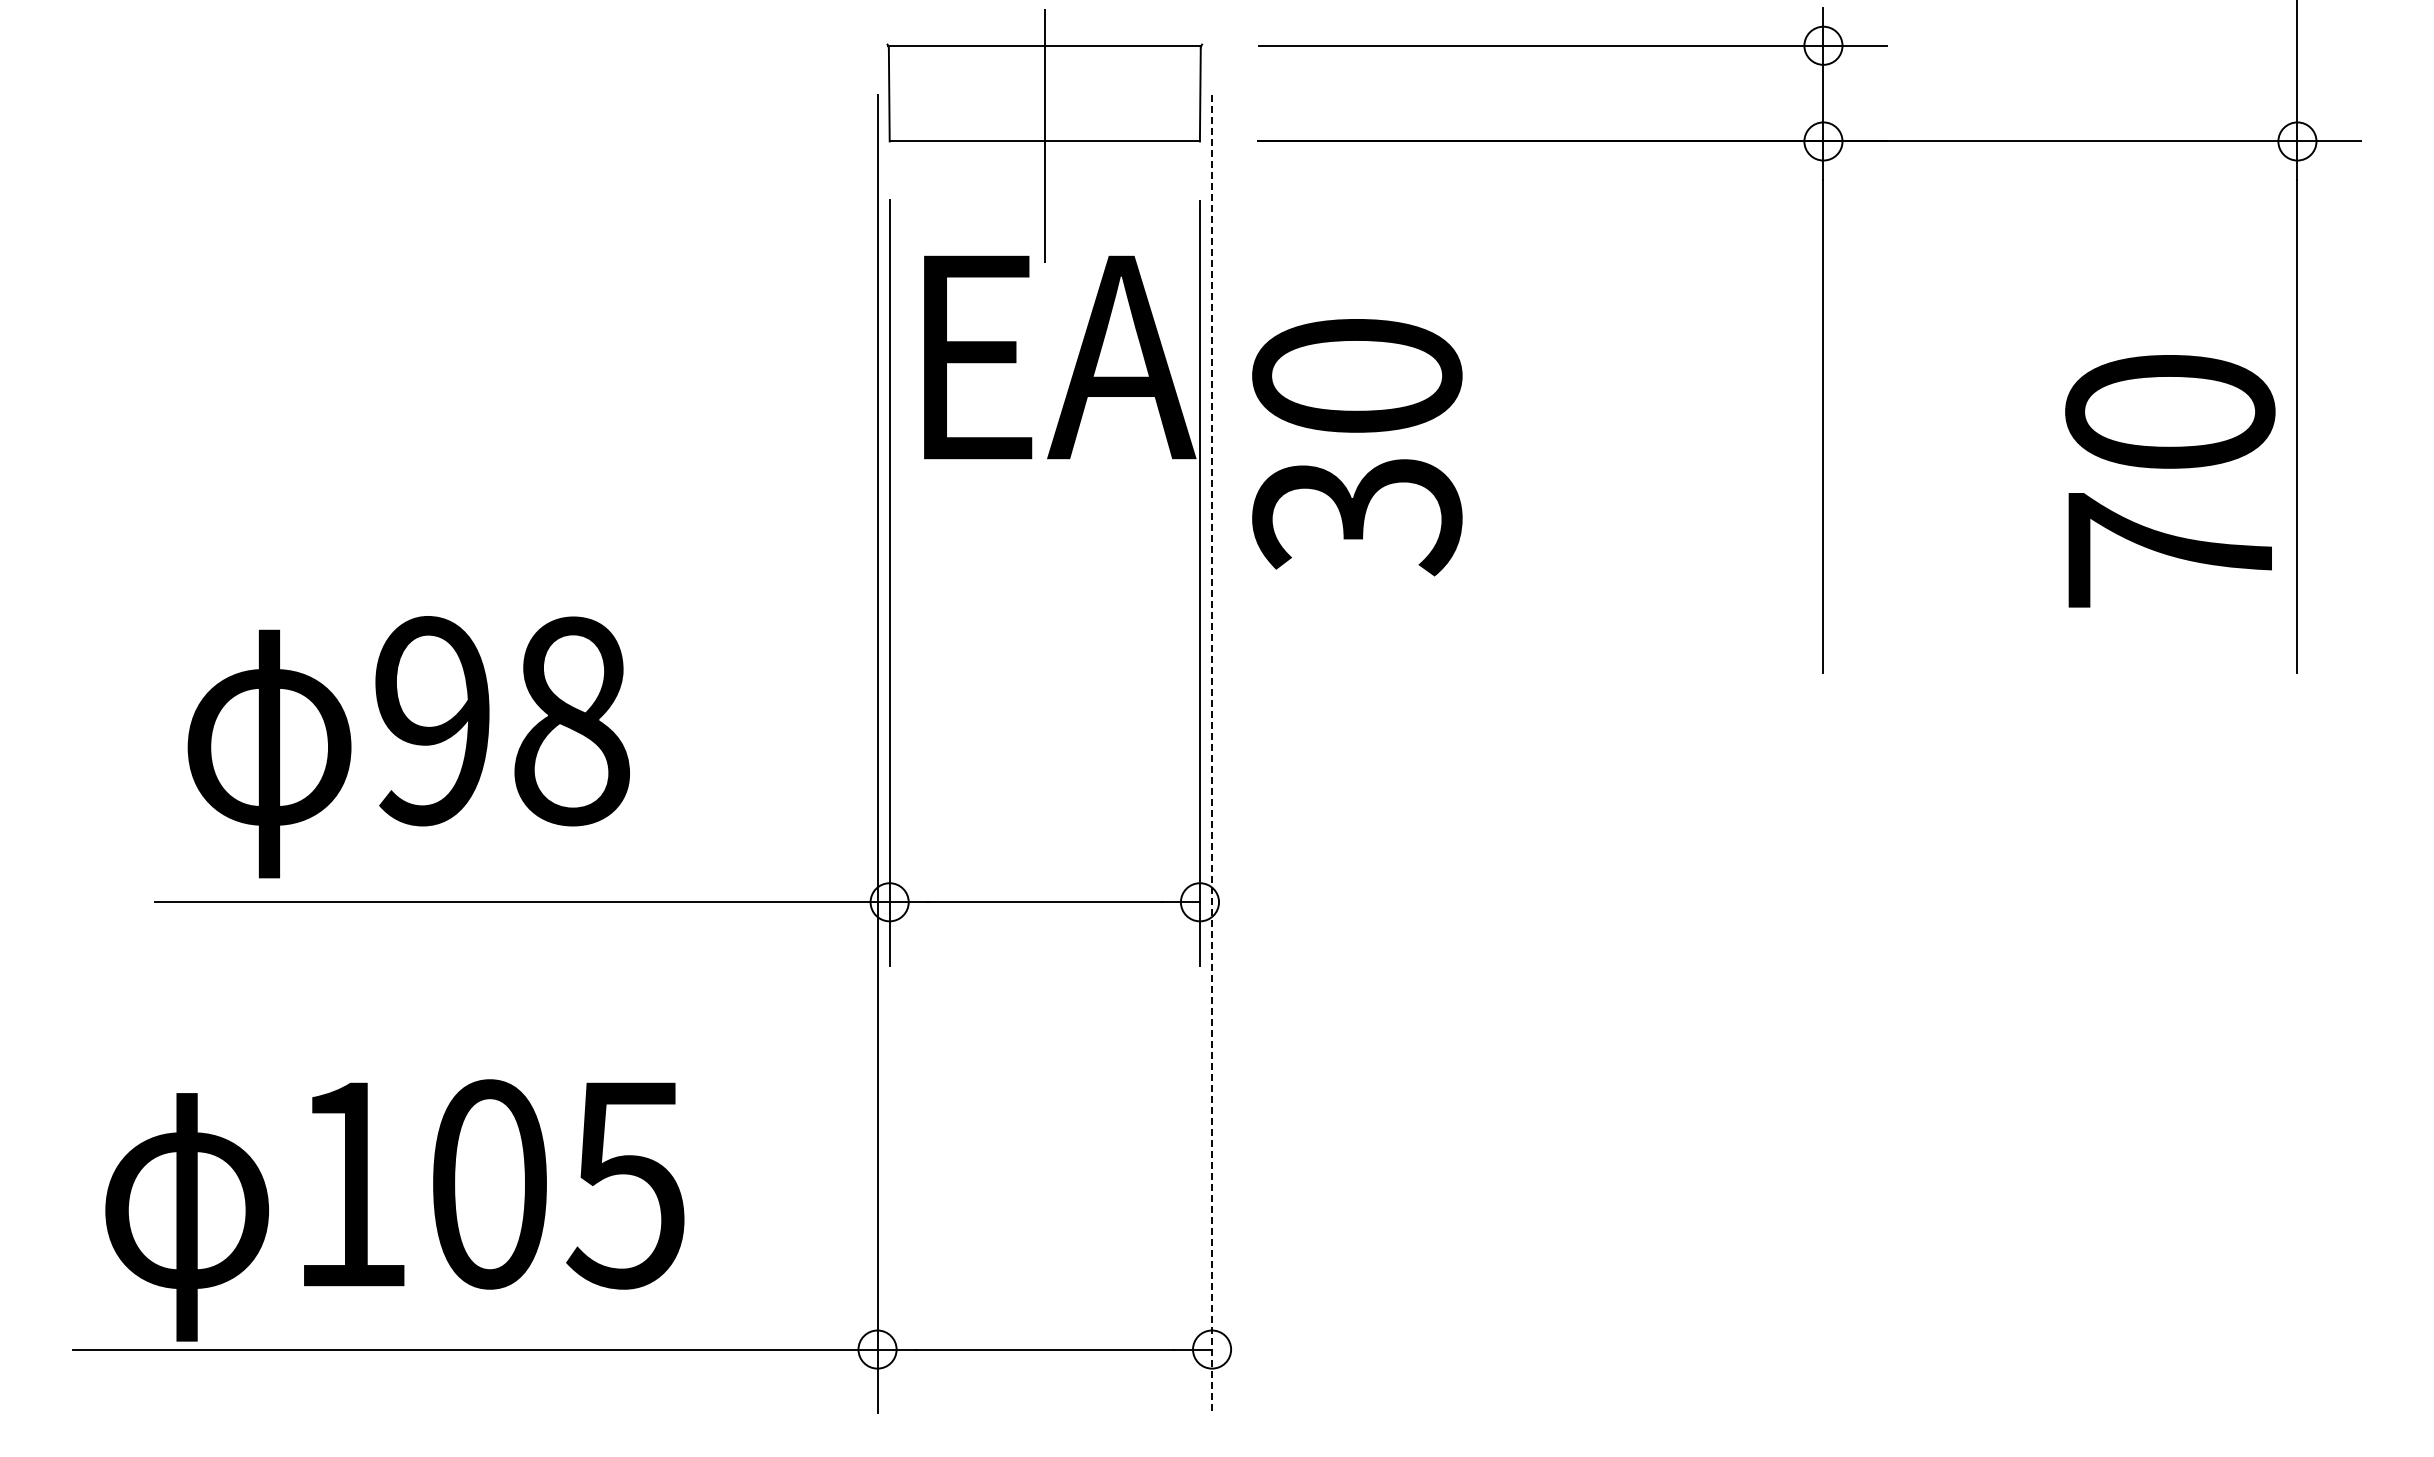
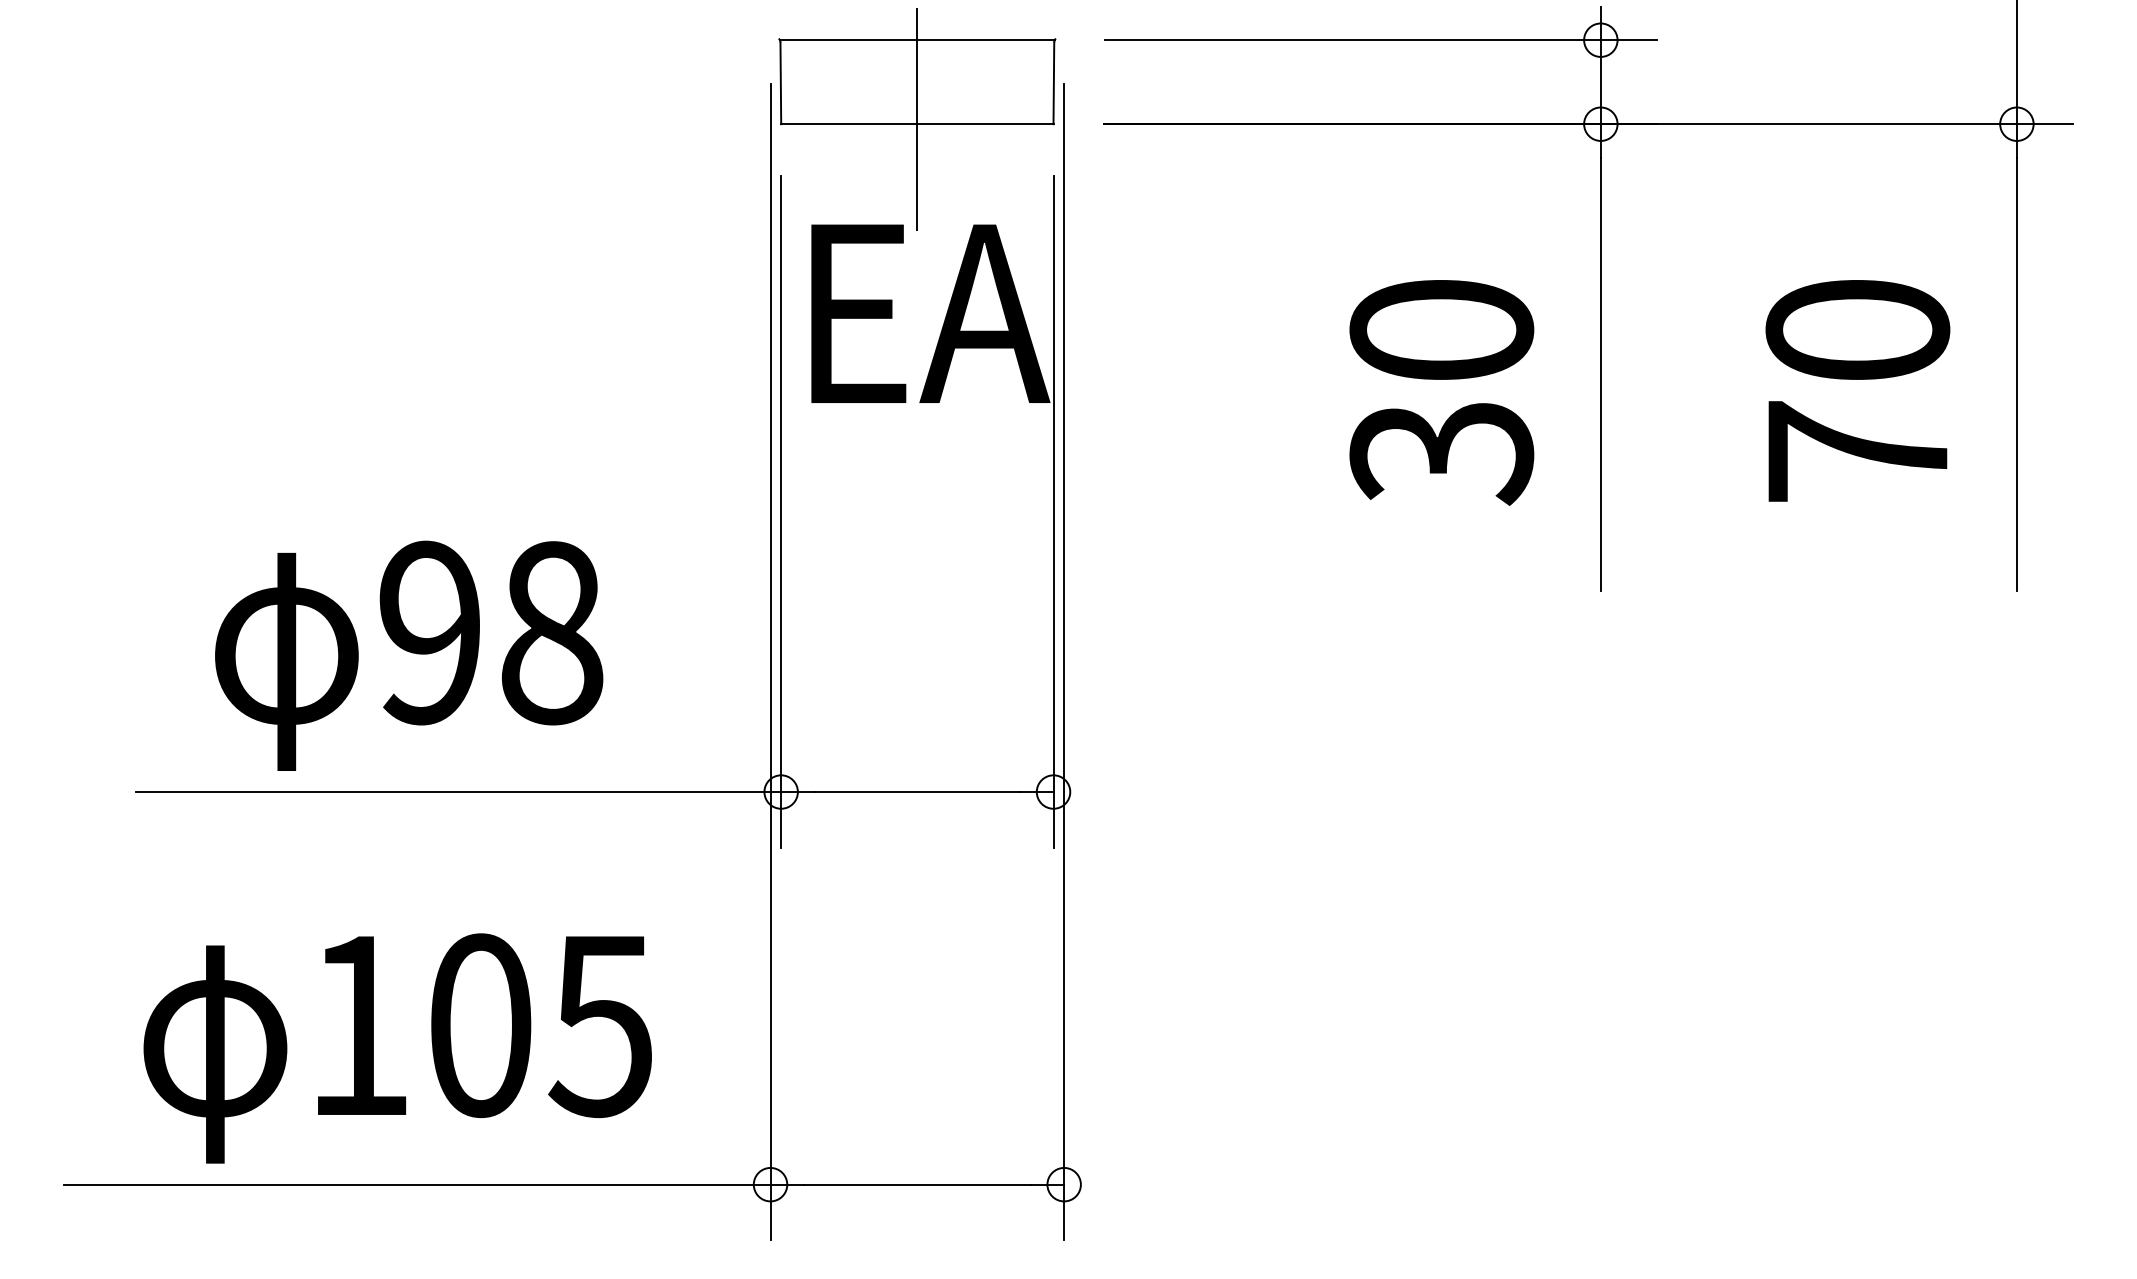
text: (1357, 447) -> (1442, 392), moved
text: (2170, 481) -> (1858, 391), moved
text: (408, 747) -> (408, 656), moved
line: (1212, 754) -> (1064, 662), dashed -> solid
text: (394, 1210) -> (397, 1048), moved

